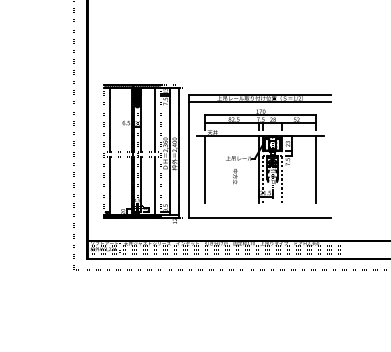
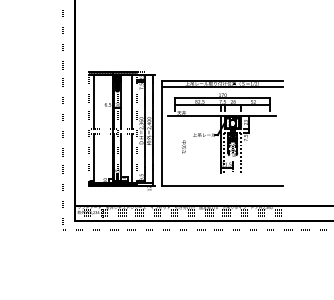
line: (204, 169) -> (174, 144), removed
line: (315, 169) -> (269, 144), removed
text: (235, 176) -> (184, 147), moved

